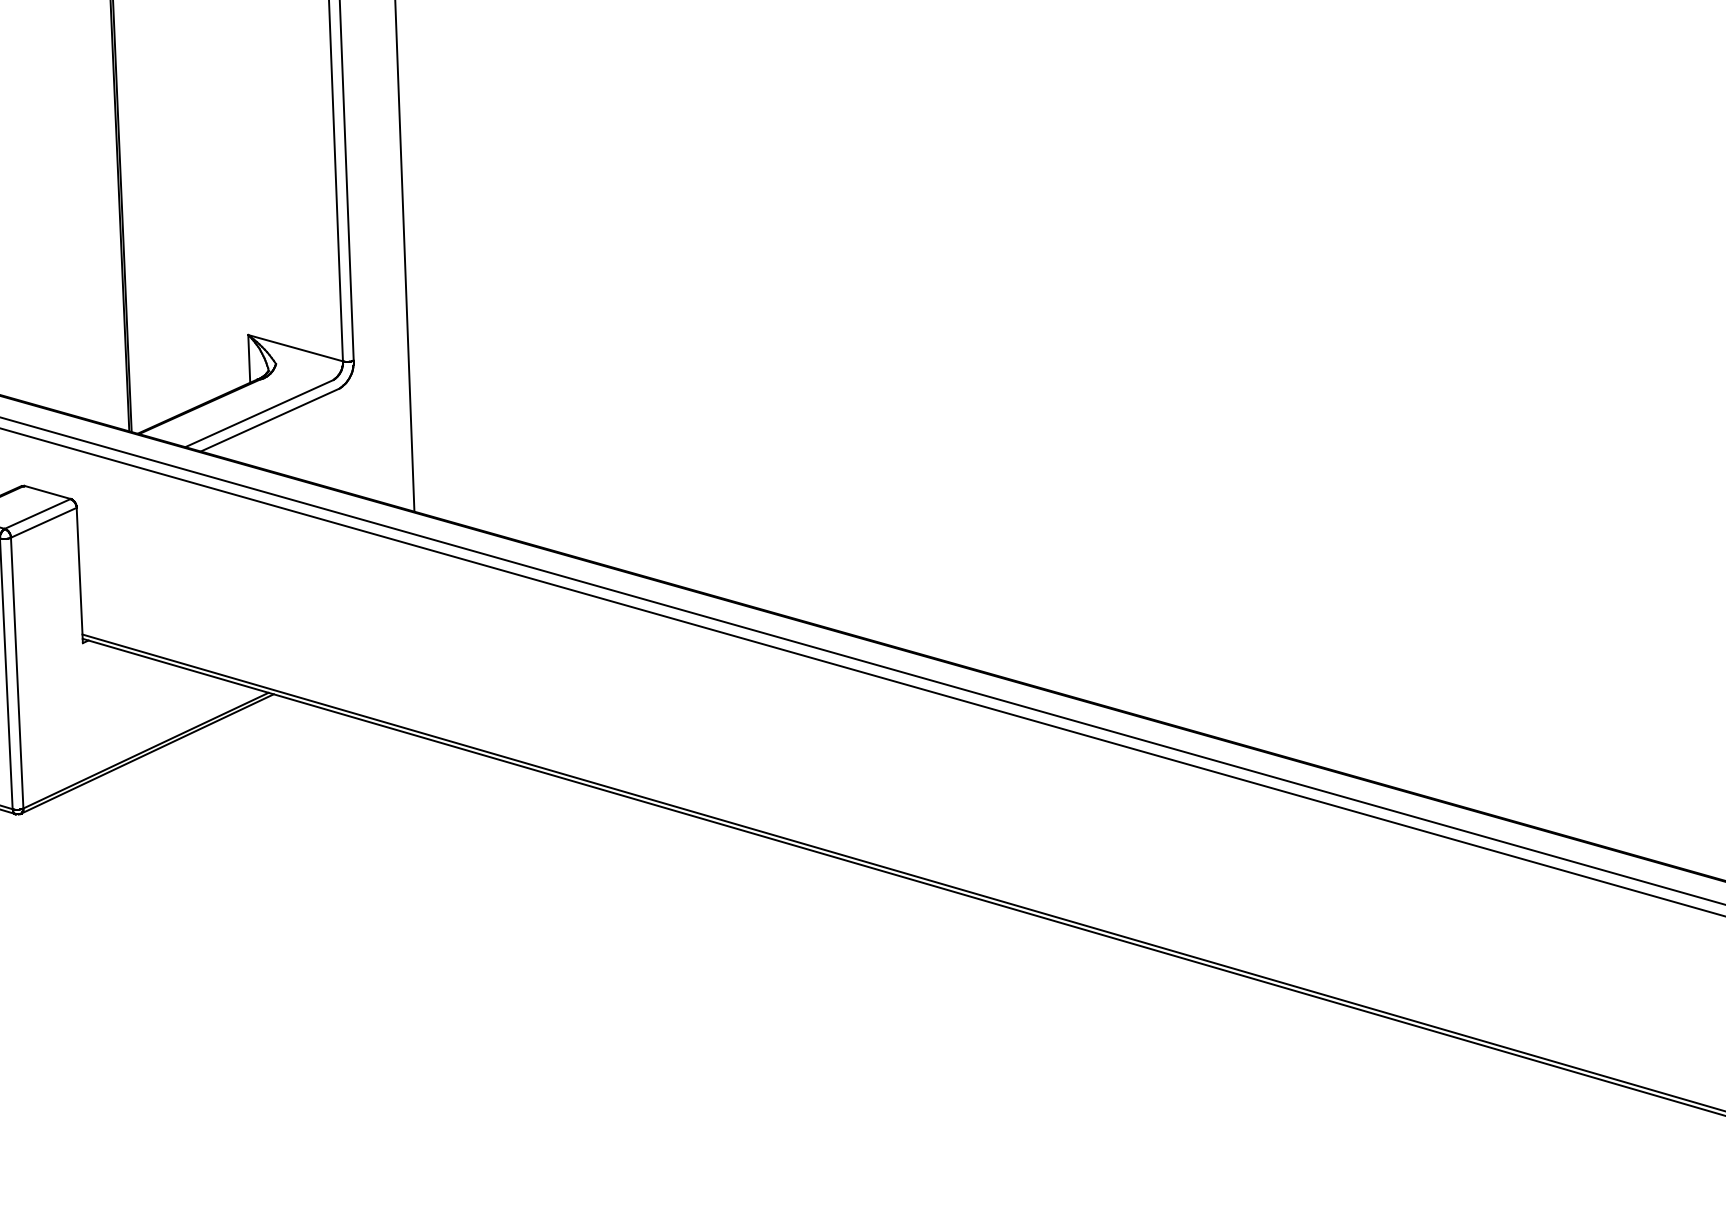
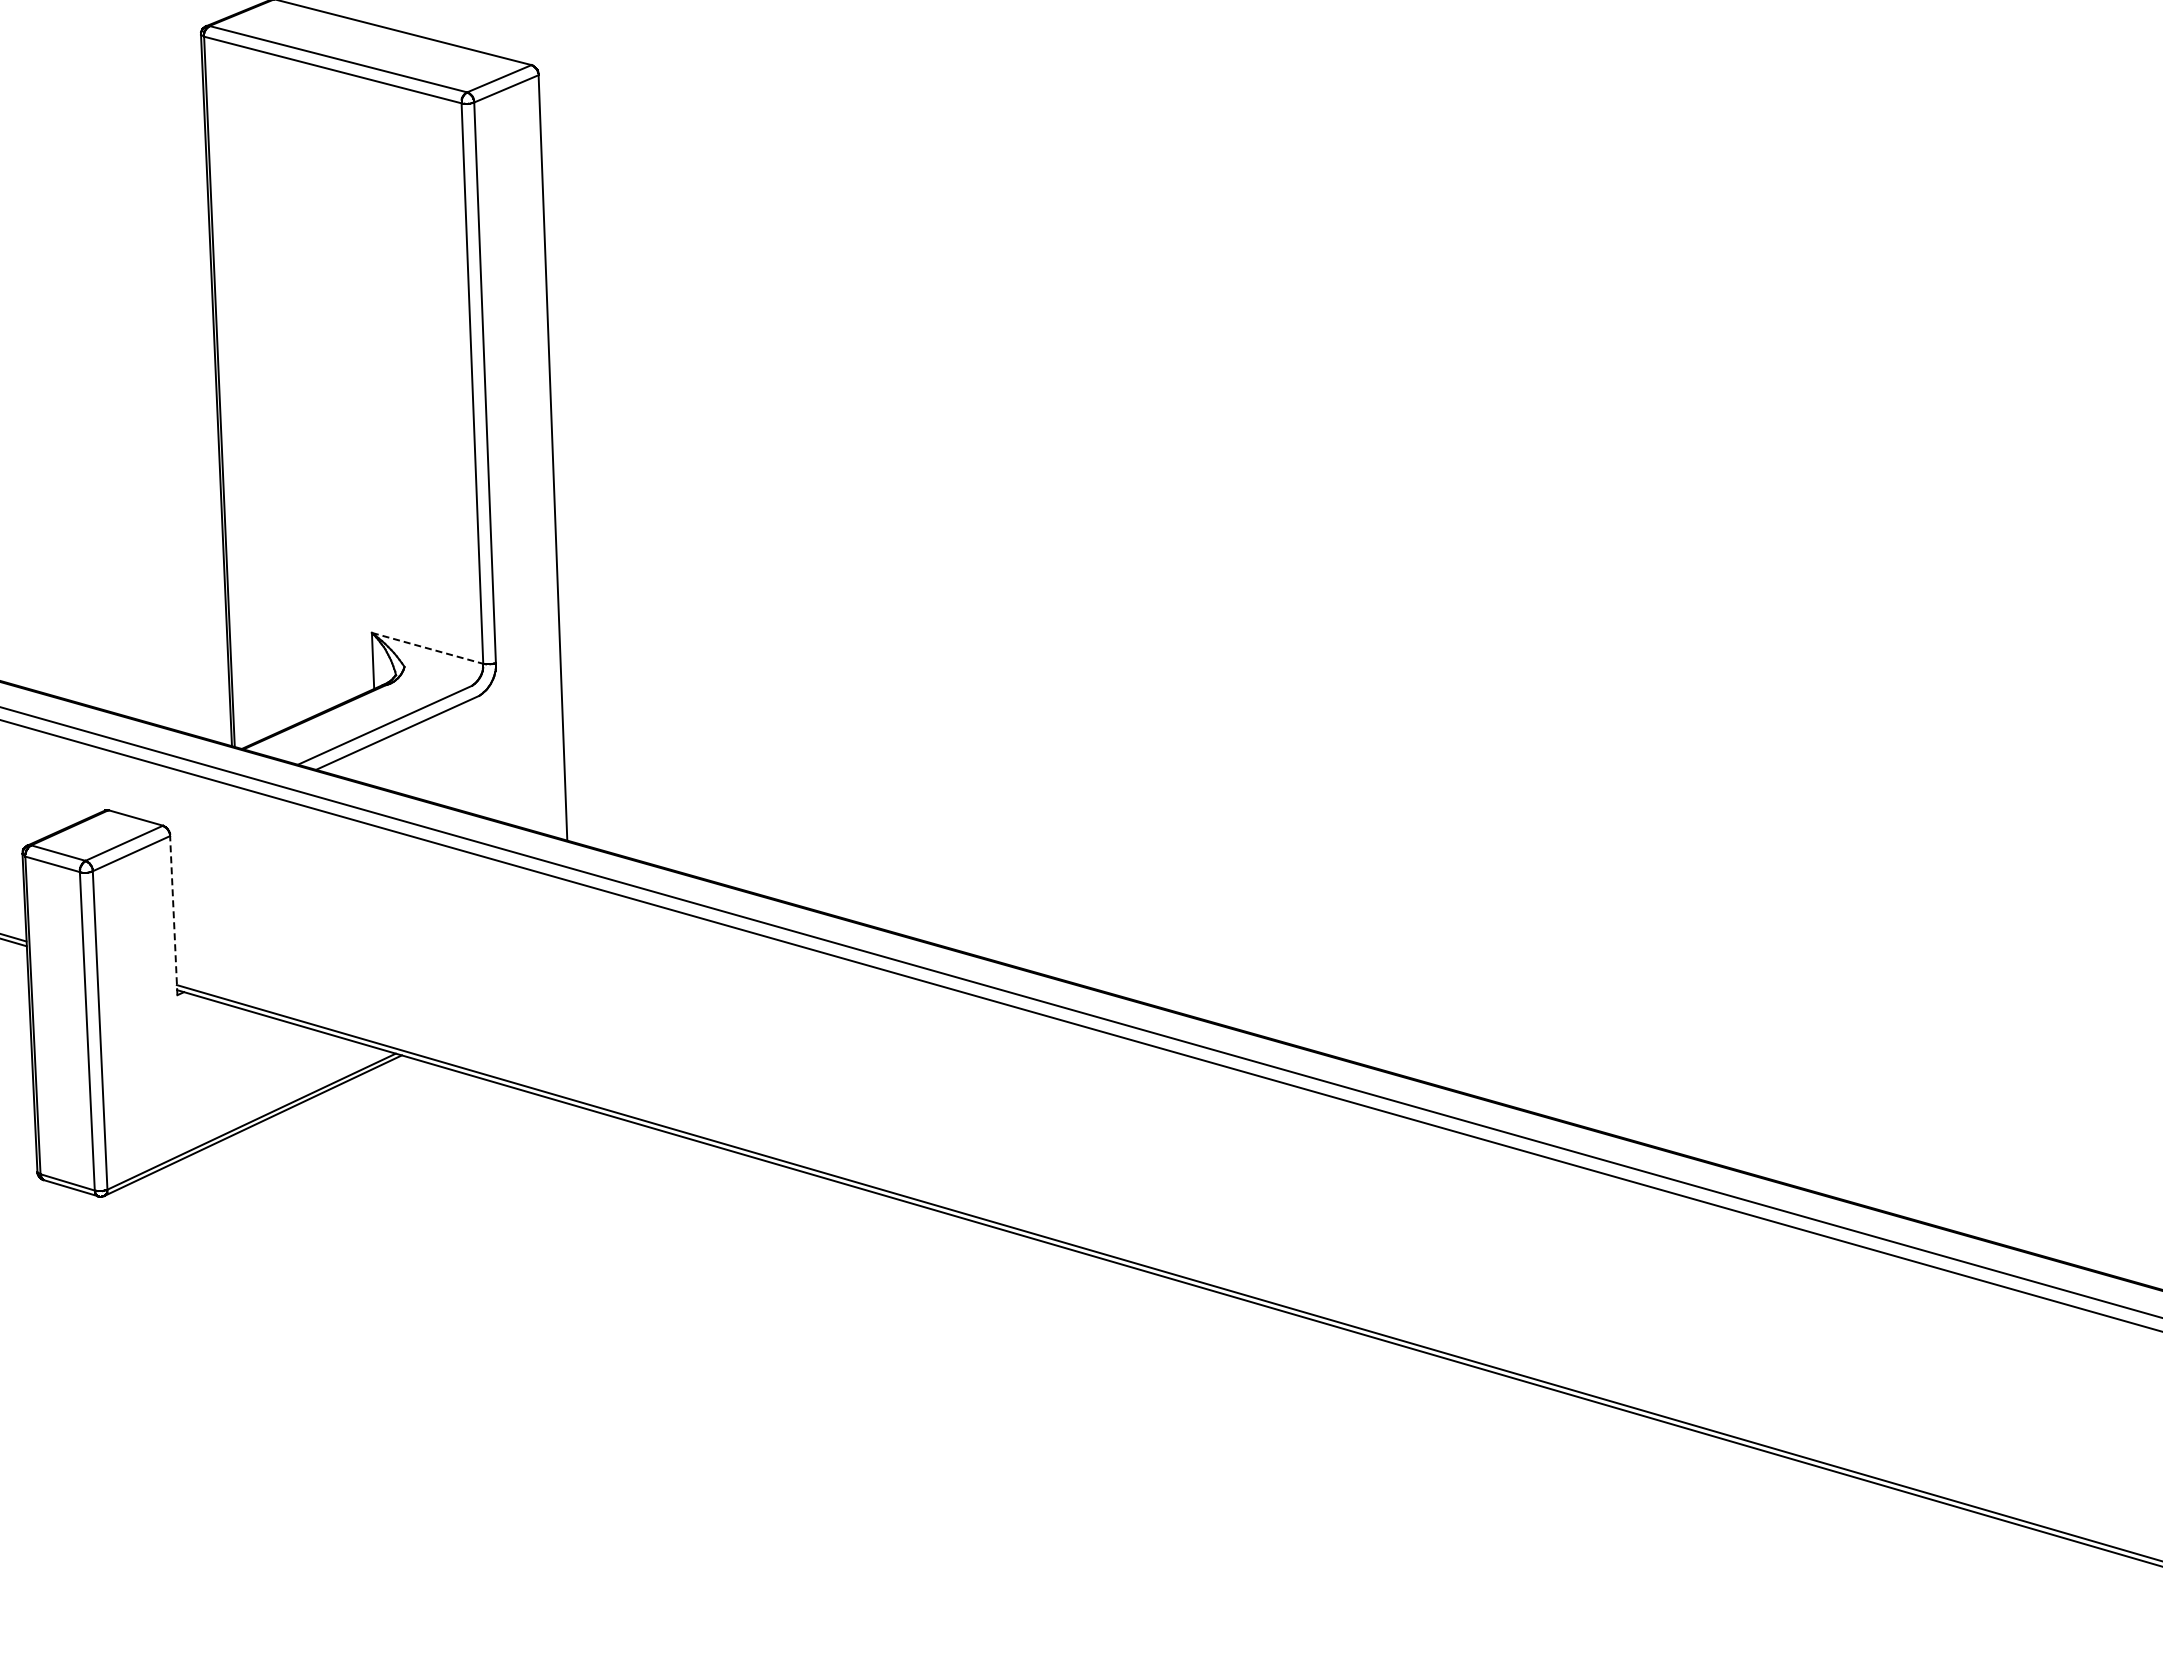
line: (295, 348) -> (427, 648), solid -> dashed
line: (79, 575) -> (173, 915), solid -> dashed

